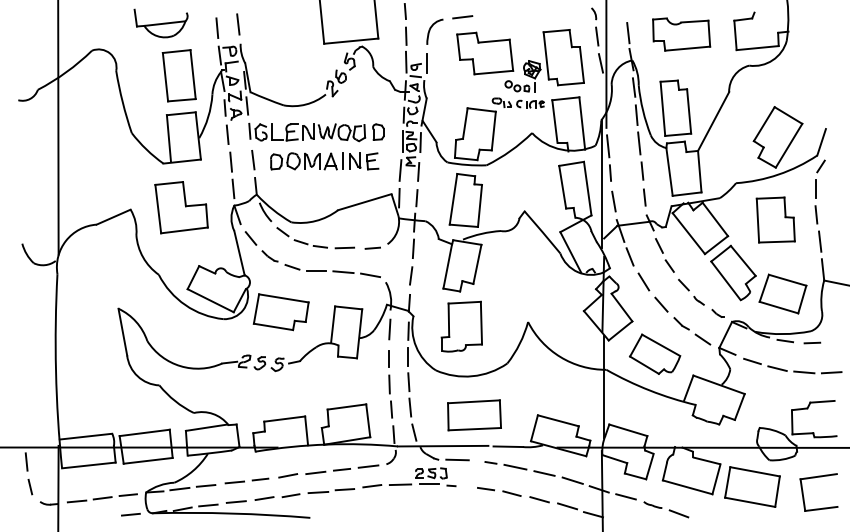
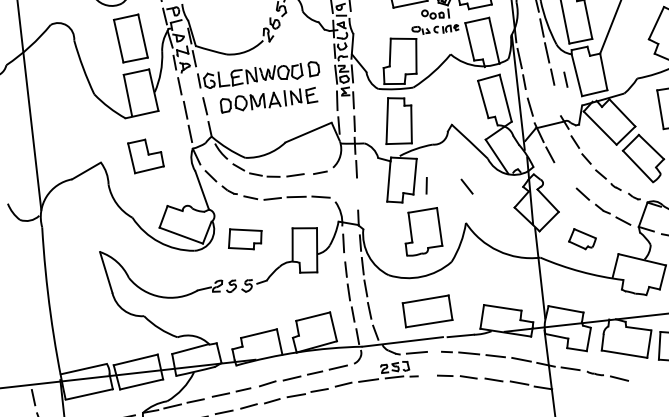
line: (644, 197) -> (565, 79), moved
part: (181, 207) -> (145, 155), size x0.7
line: (411, 275) -> (426, 185), moved
line: (643, 281) -> (466, 186), moved
part: (280, 312) -> (244, 239), size x0.7
part: (461, 326) -> (422, 231), moved
part: (655, 353) -> (582, 238), size x0.6

